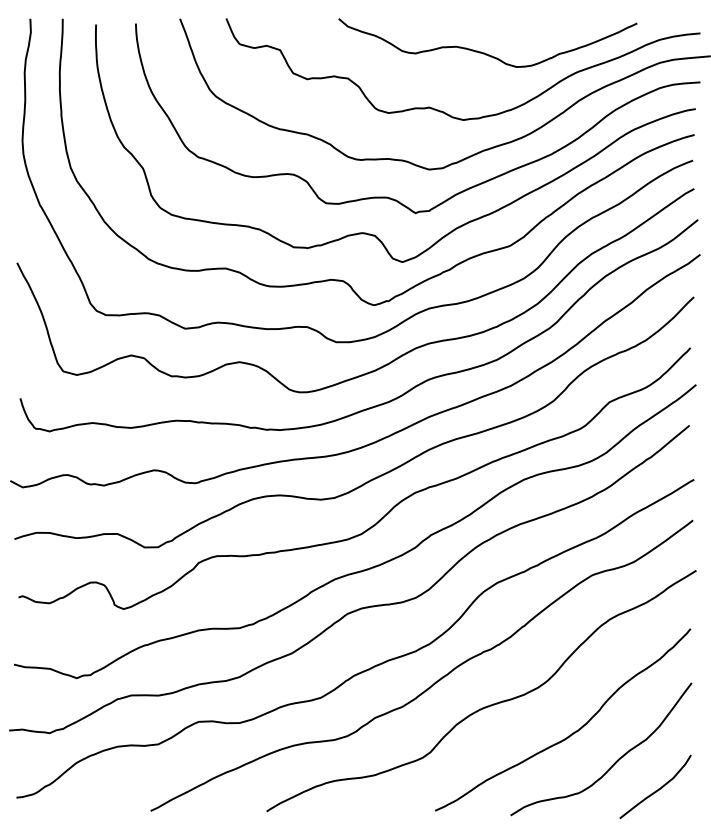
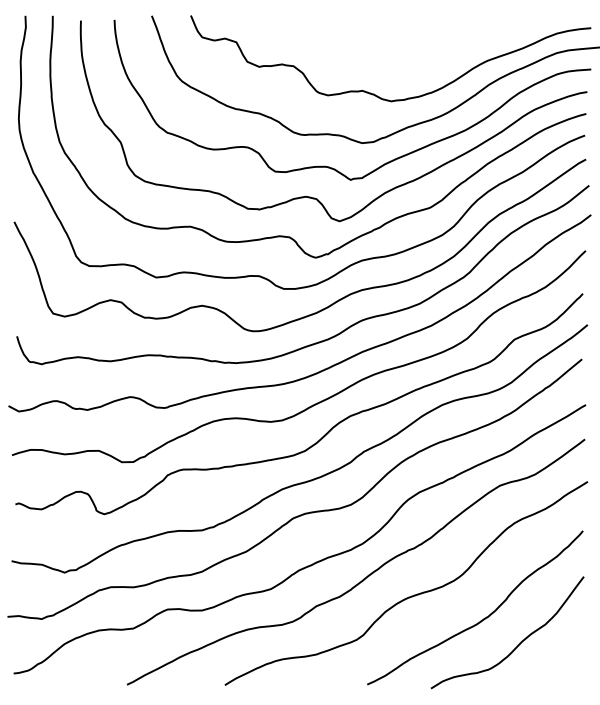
curve: (484, 52) -> (408, 44), removed
curve: (658, 788) -> (555, 665), removed

